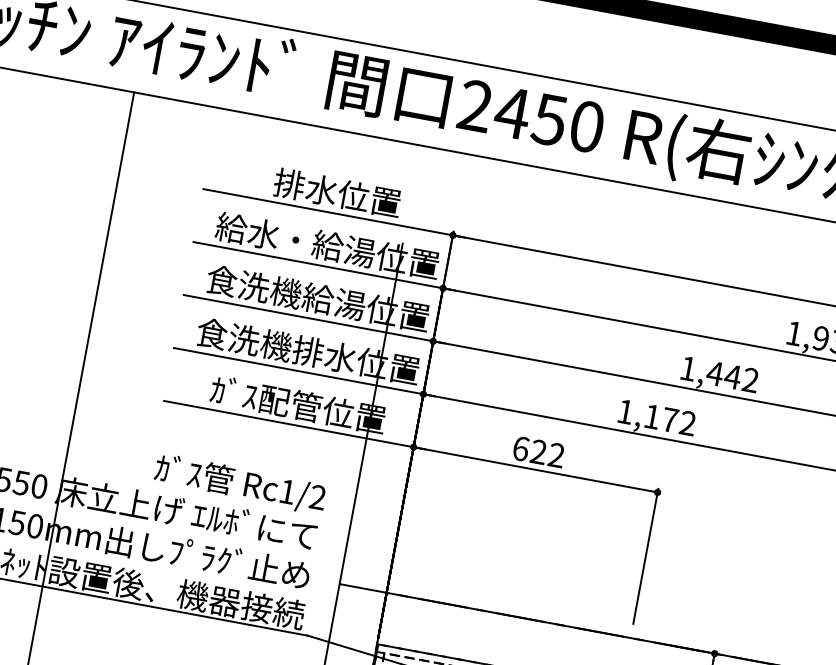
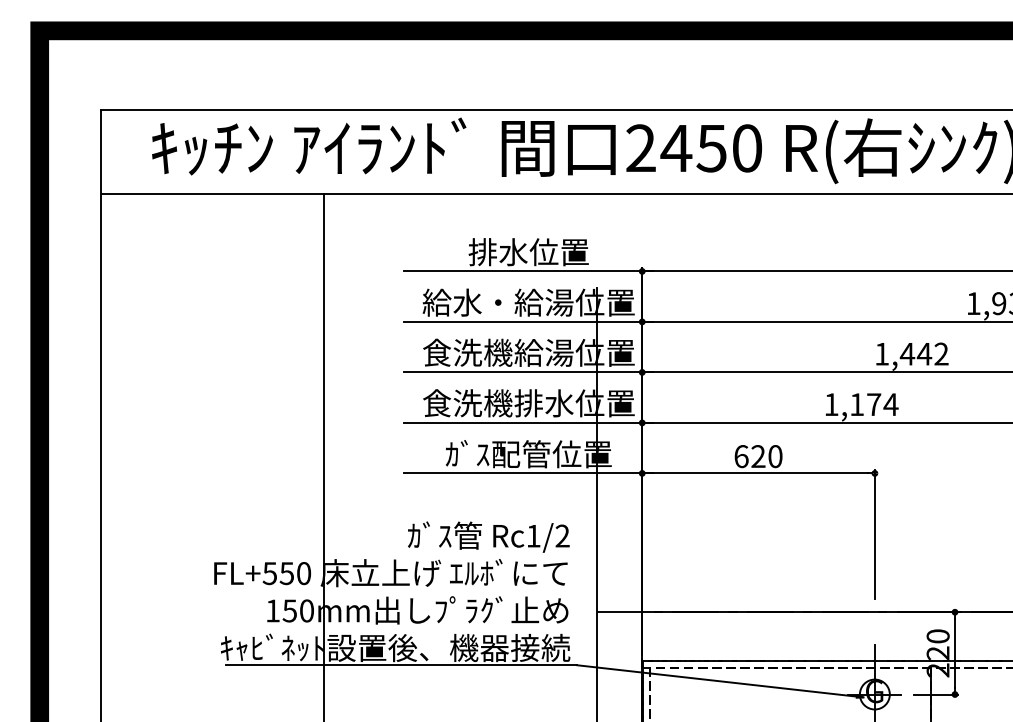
text: (687, 423) -> (890, 404), 1,172 -> 1,174
text: (556, 455) -> (775, 456), 622 -> 620

